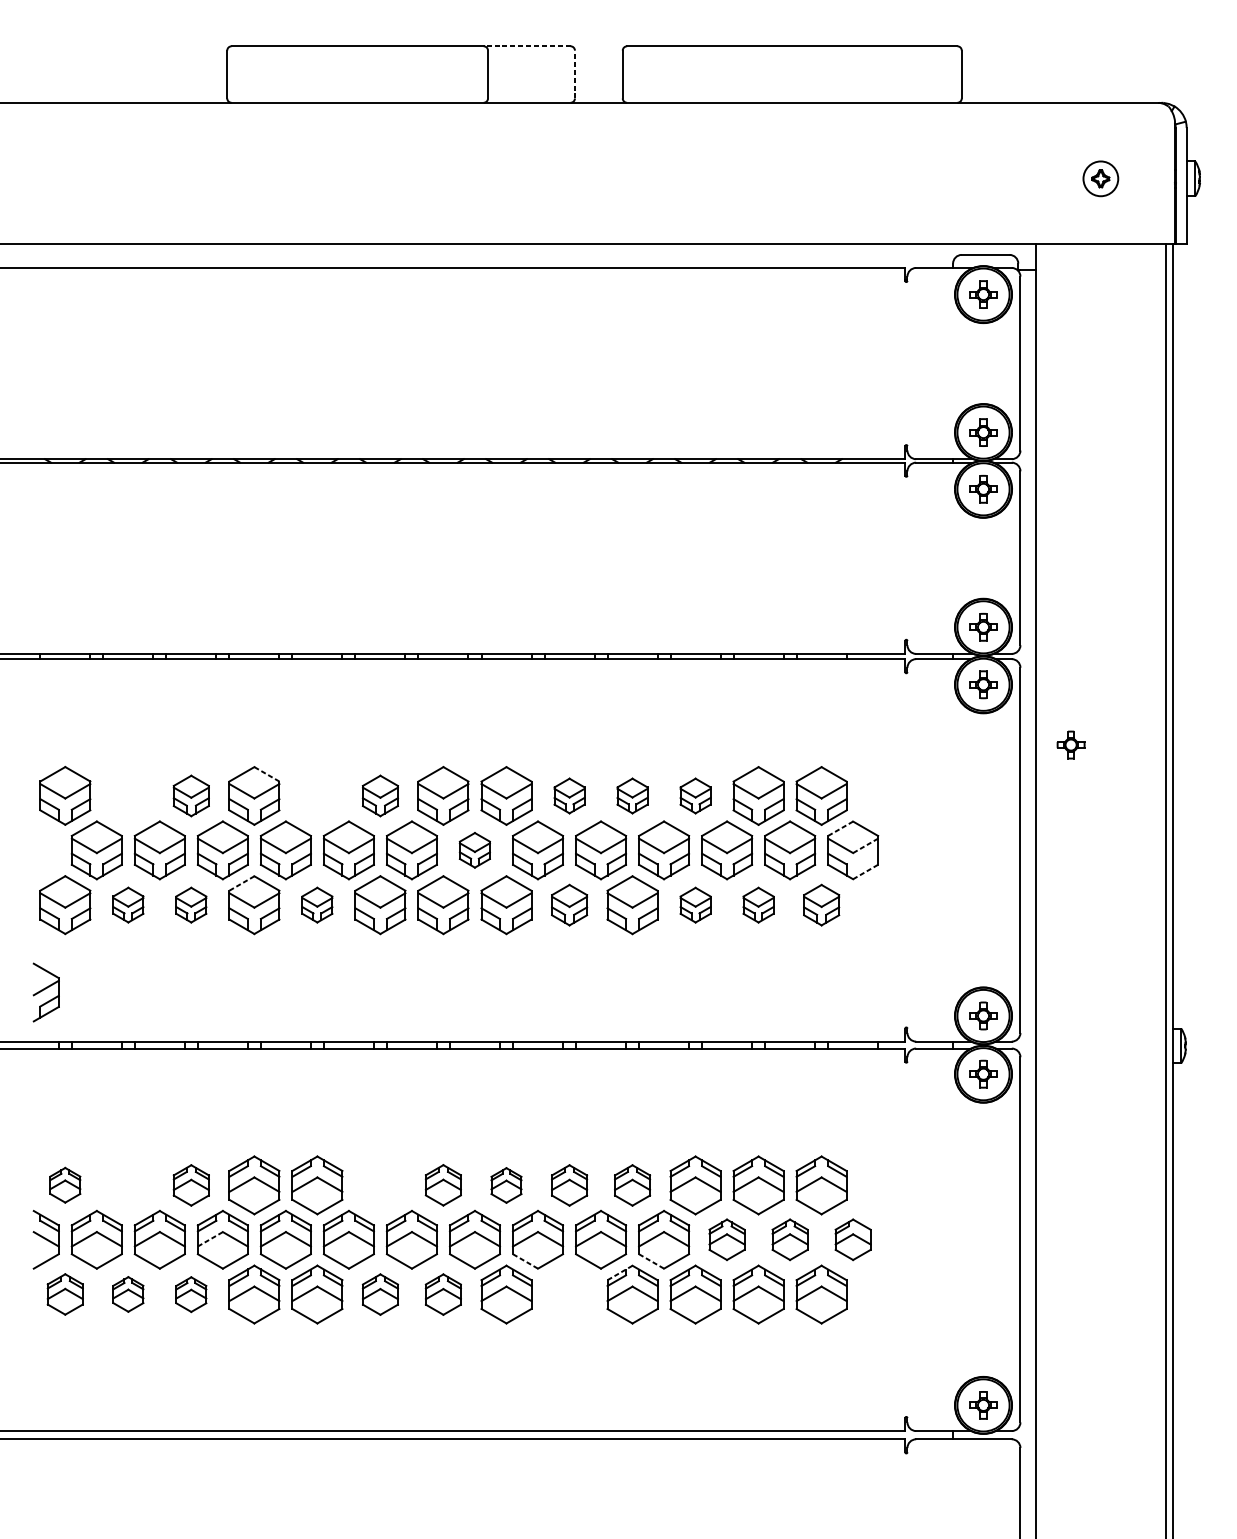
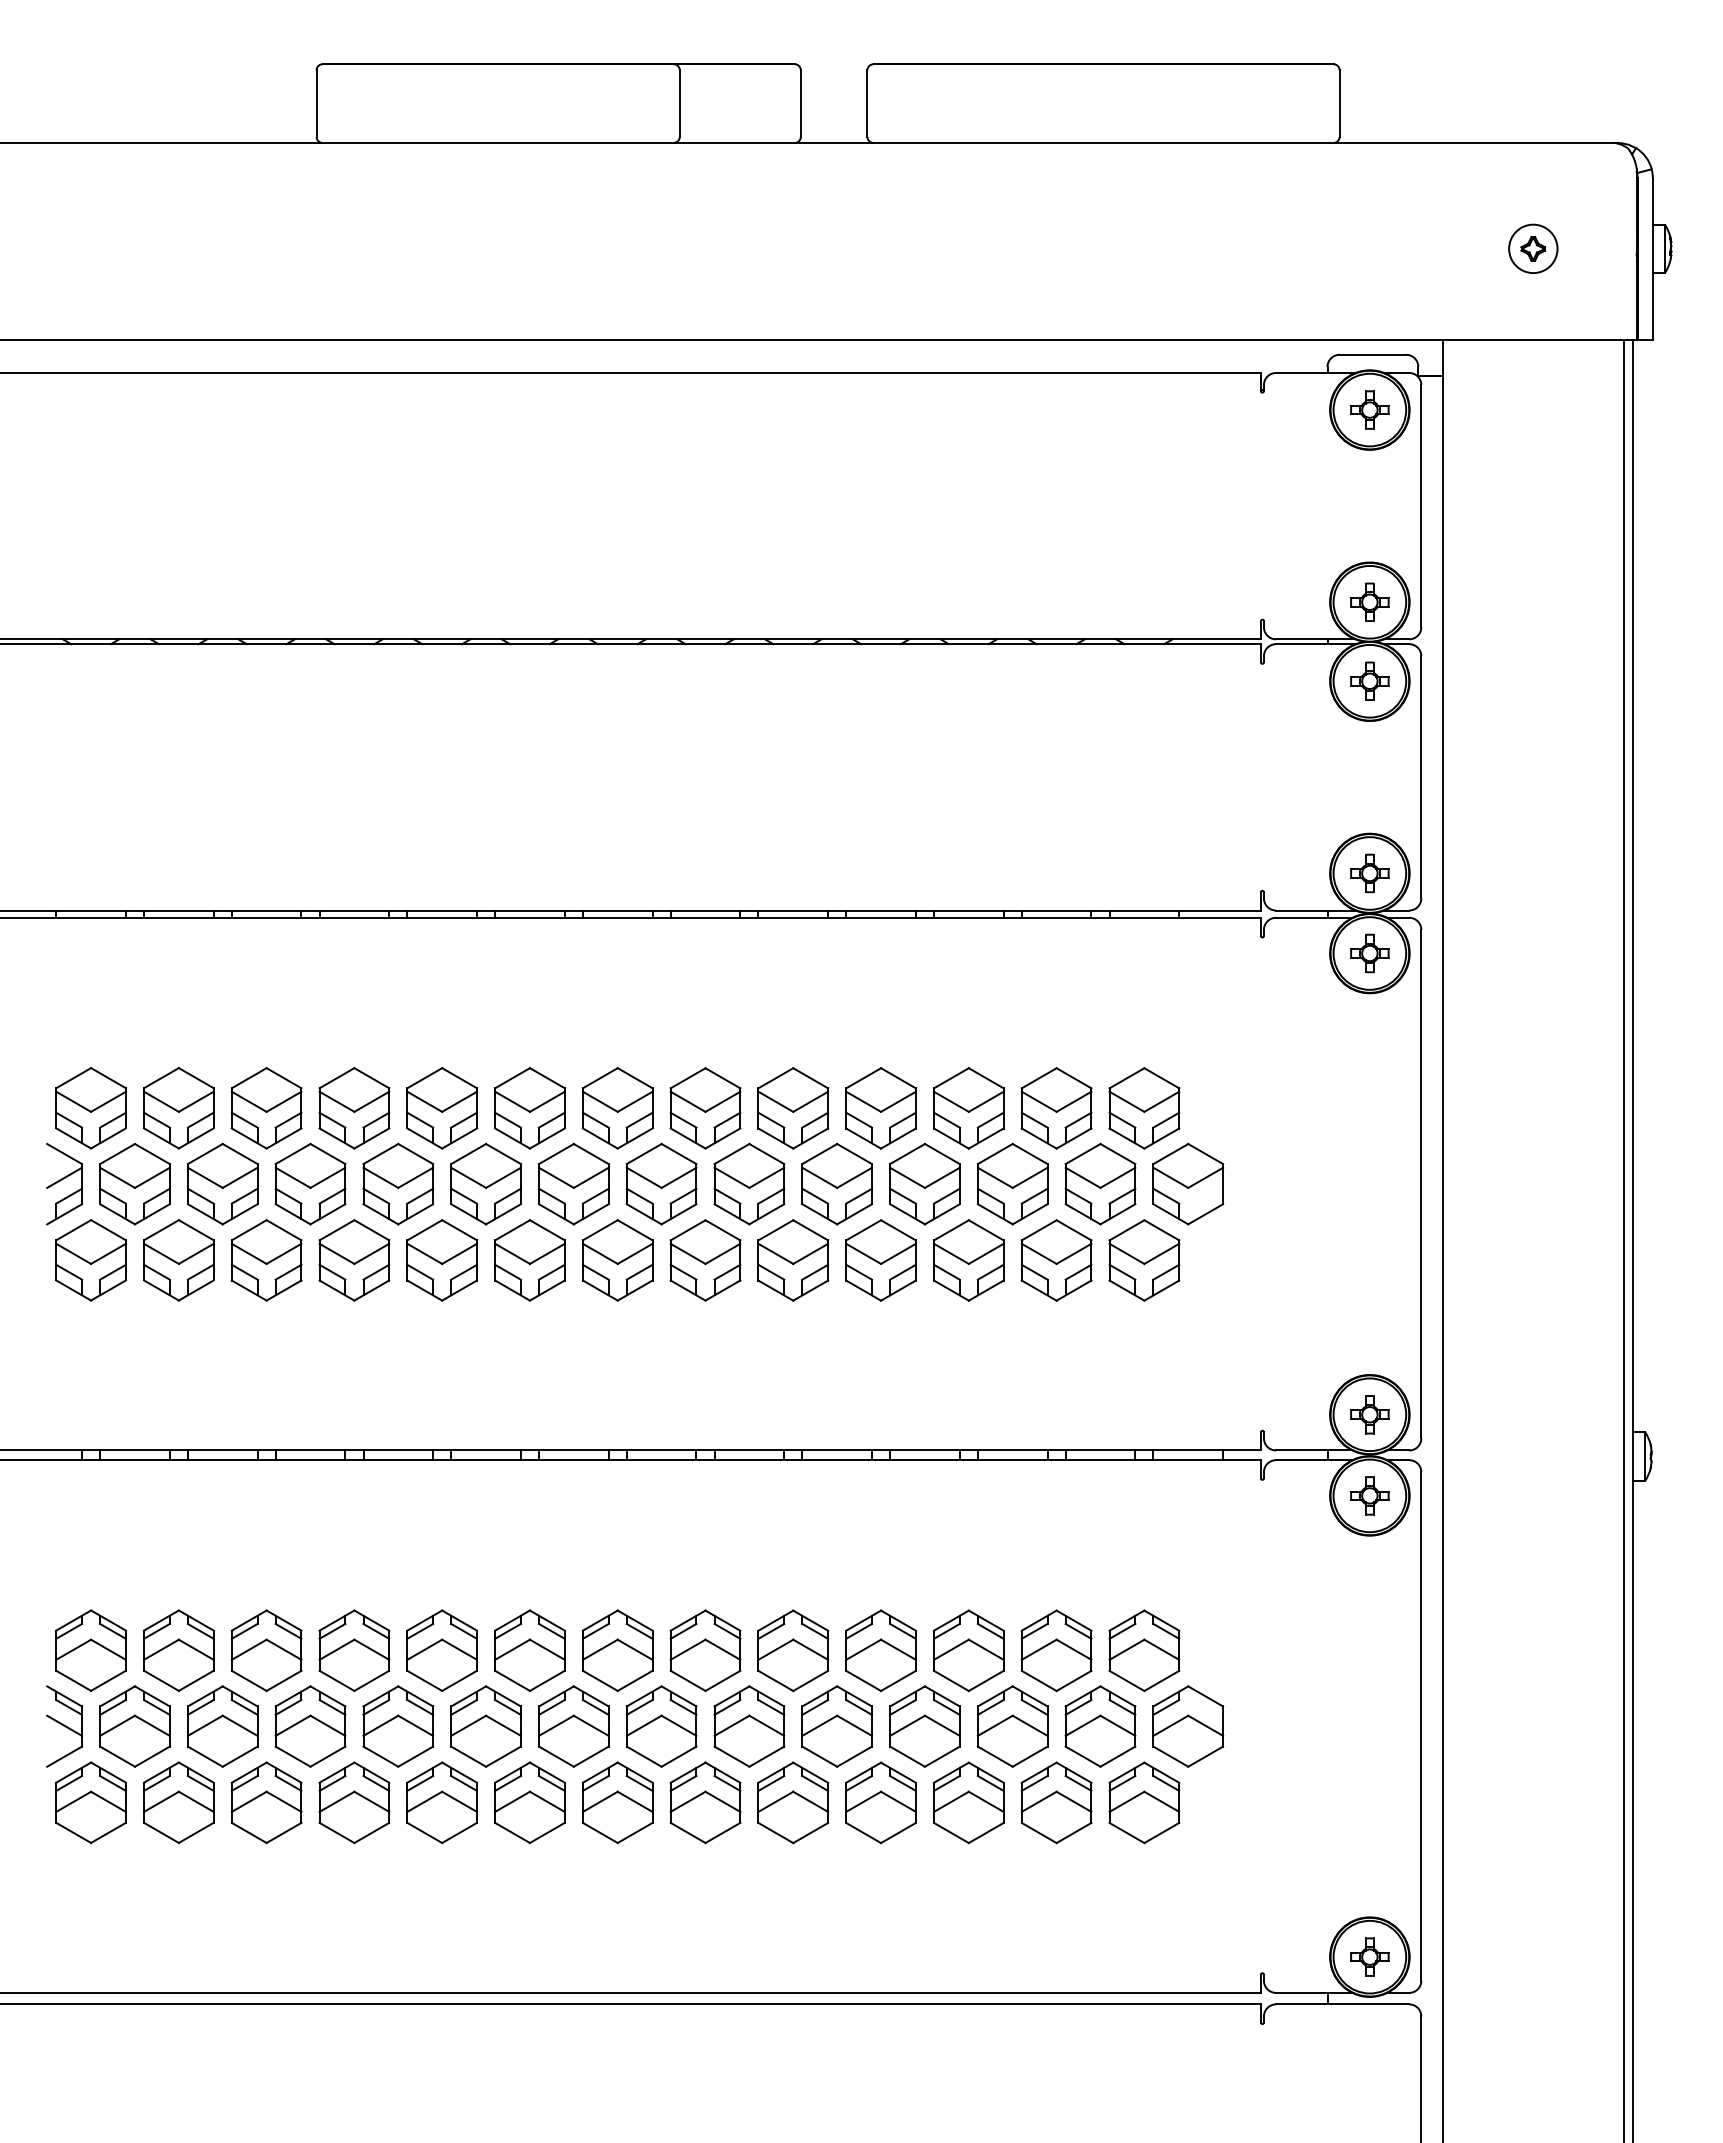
line: (527, 46) -> (734, 64), dashed -> solid
line: (574, 74) -> (800, 103), dashed -> solid
part: (1070, 745) -> (1491, 1037), removed
line: (266, 773) -> (371, 1077), dashed -> solid
part: (128, 796) -> (178, 1108), added
part: (191, 796) -> (266, 1108), size x1.43
part: (316, 796) -> (441, 1108), added
part: (380, 796) -> (529, 1108), size x1.43
part: (569, 796) -> (793, 1108), size x1.67
part: (632, 796) -> (880, 1108), size x1.67
part: (695, 796) -> (968, 1108), size x1.67
line: (840, 829) -> (1170, 1154), dashed -> solid
line: (865, 846) -> (1205, 1178), dashed -> solid
part: (474, 849) -> (661, 1183), size x1.67
line: (866, 872) -> (1206, 1214), dashed -> solid
line: (241, 883) -> (336, 1230), dashed -> solid
part: (128, 905) -> (178, 1260), size x1.67
part: (191, 905) -> (266, 1260), size x1.67
part: (316, 905) -> (441, 1260), size x1.67
part: (569, 905) -> (793, 1260), size x1.43
part: (695, 905) -> (968, 1260), size x1.67
part: (758, 905) -> (1056, 1260), size x1.67
part: (821, 905) -> (1144, 1260), size x1.43
part: (46, 992) -> (64, 1184), moved
part: (64, 1185) -> (90, 1650), size x1.67
part: (128, 1185) -> (178, 1650), added
part: (191, 1185) -> (266, 1650), size x1.43
part: (380, 1185) -> (529, 1650), added
part: (443, 1185) -> (617, 1650), size x1.43
part: (506, 1185) -> (705, 1650), size x1.67
part: (569, 1185) -> (793, 1650), size x1.43
part: (632, 1185) -> (880, 1650), size x1.43
line: (210, 1239) -> (293, 1725), dashed -> solid
part: (726, 1239) -> (1012, 1726), size x1.43
part: (790, 1239) -> (1100, 1726), size x1.43
part: (853, 1239) -> (1188, 1726), size x1.43
line: (525, 1261) -> (732, 1756), dashed -> solid
line: (651, 1261) -> (907, 1756), dashed -> solid
line: (619, 1272) -> (863, 1772), dashed -> solid
part: (64, 1294) -> (90, 1802), size x1.43
part: (128, 1294) -> (178, 1802), size x1.67
part: (191, 1294) -> (266, 1802), size x1.67
part: (380, 1294) -> (529, 1802), size x1.43
part: (443, 1294) -> (617, 1802), size x1.43
part: (569, 1294) -> (793, 1802), added

